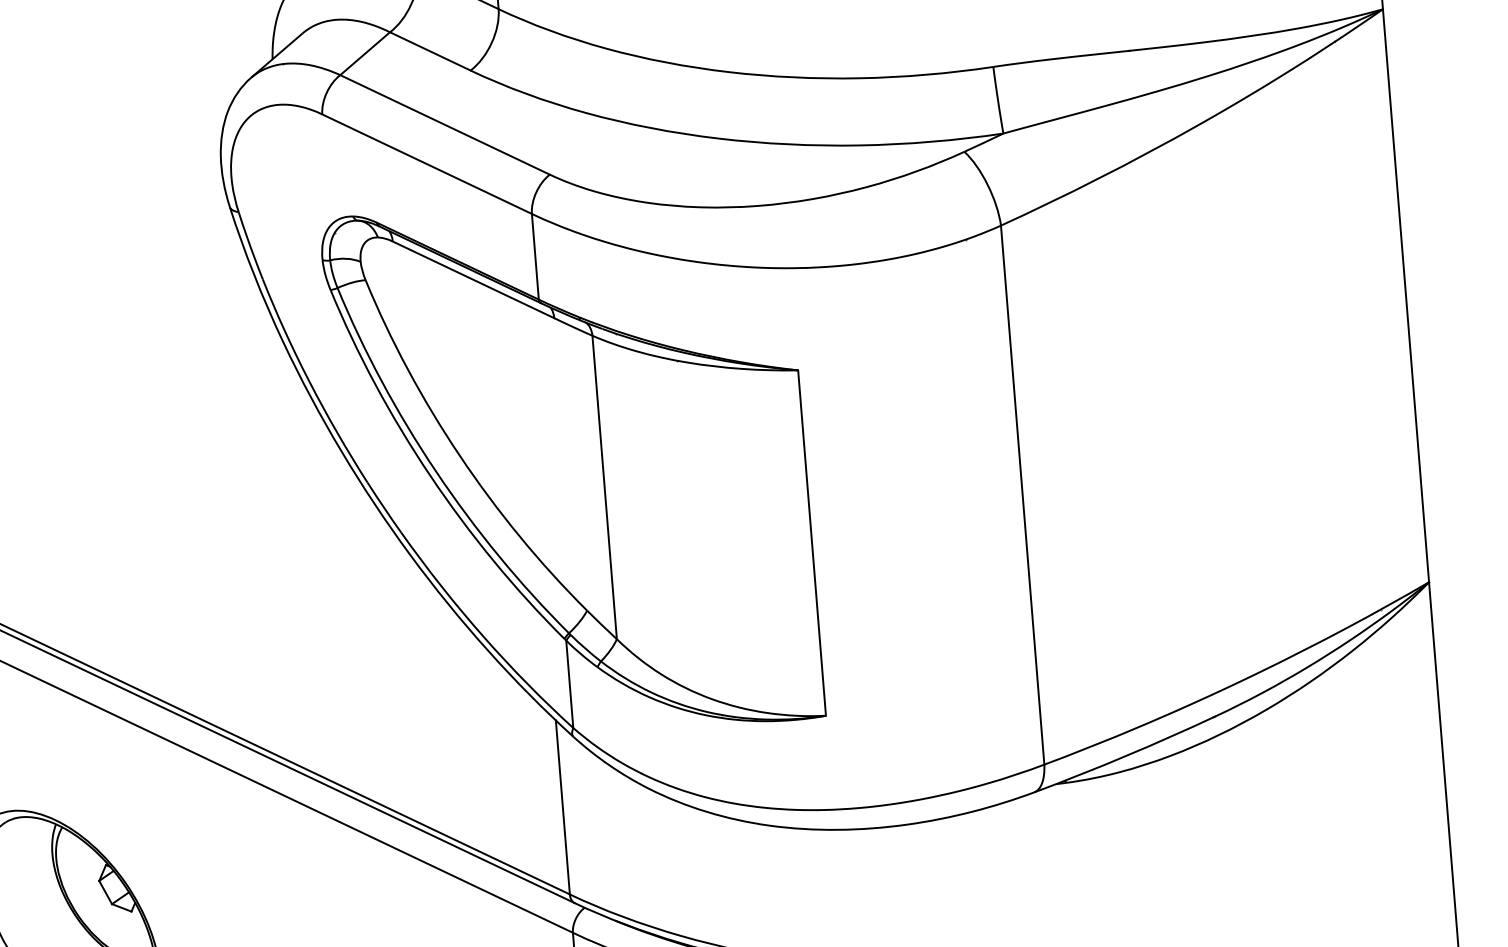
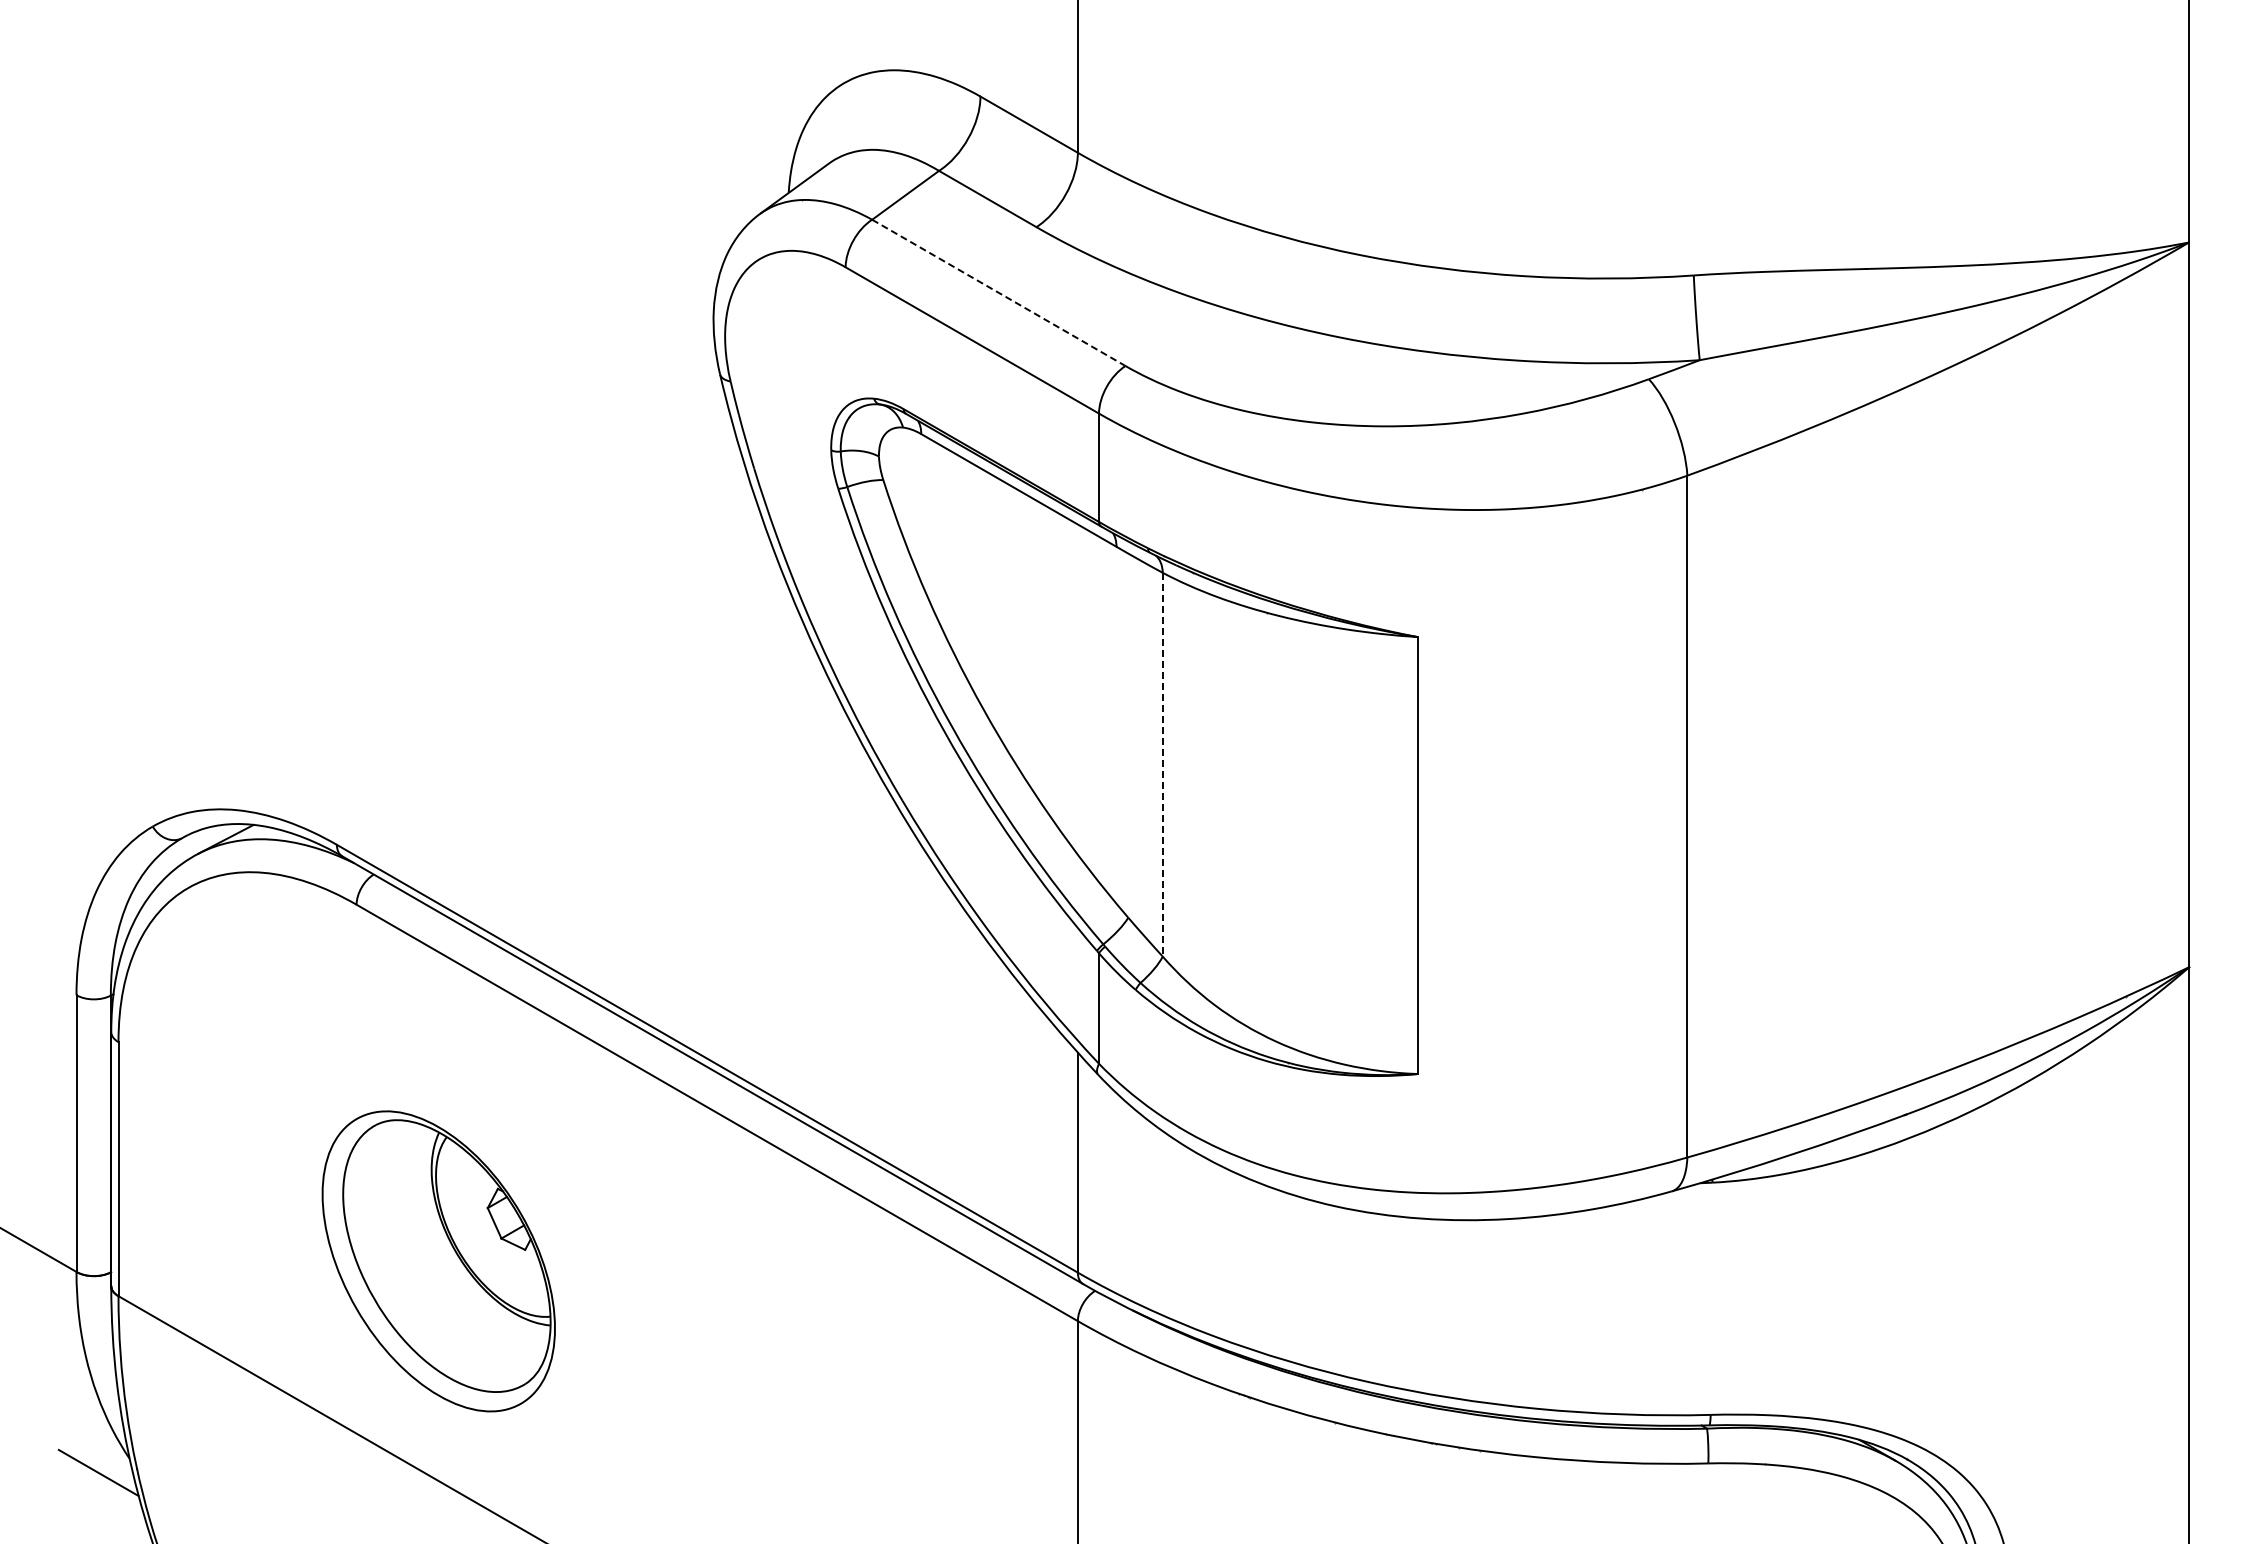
line: (445, 125) -> (999, 293), solid -> dashed
line: (604, 487) -> (1162, 764), solid -> dashed

